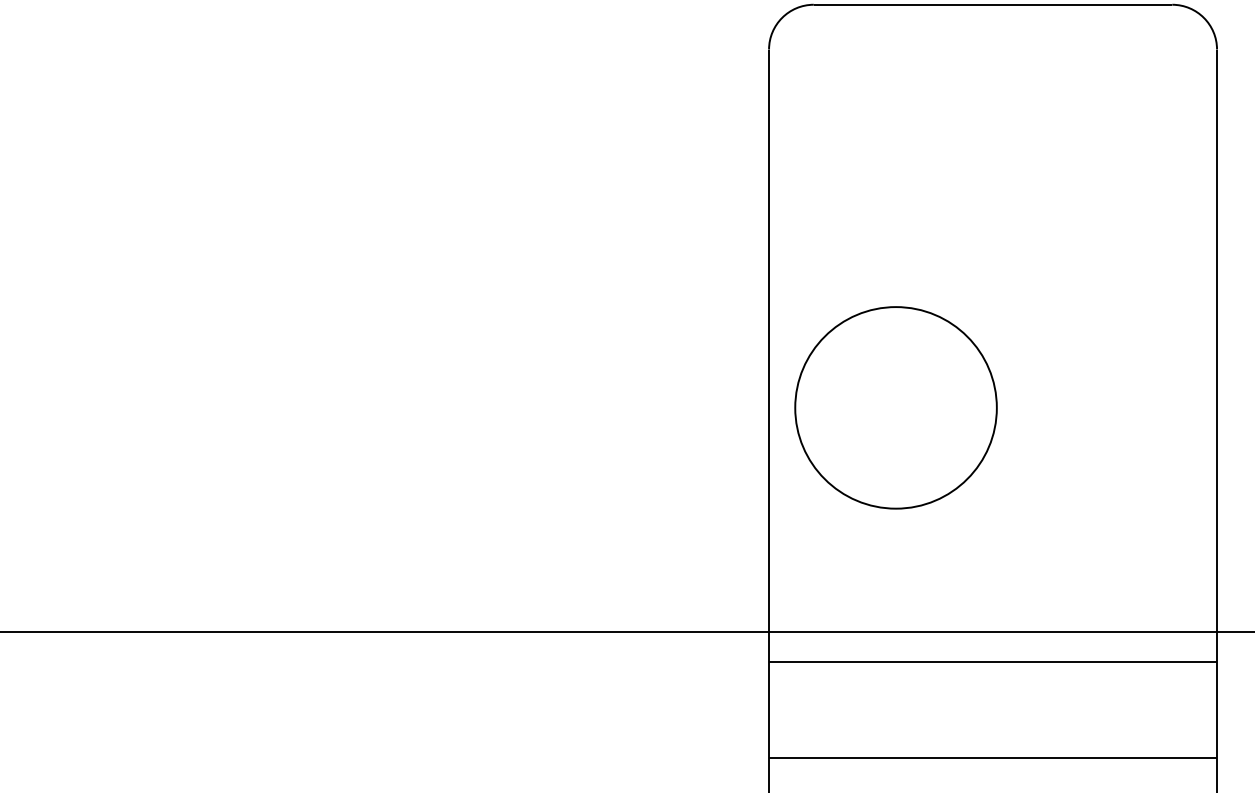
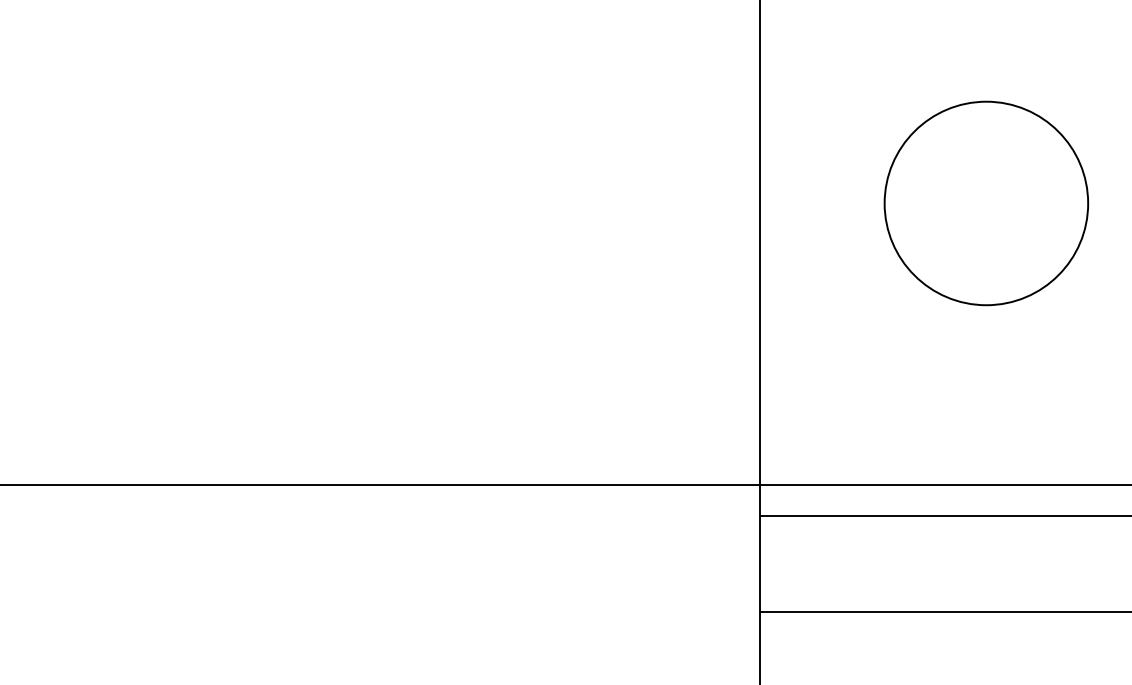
part: (895, 407) -> (985, 203), moved

